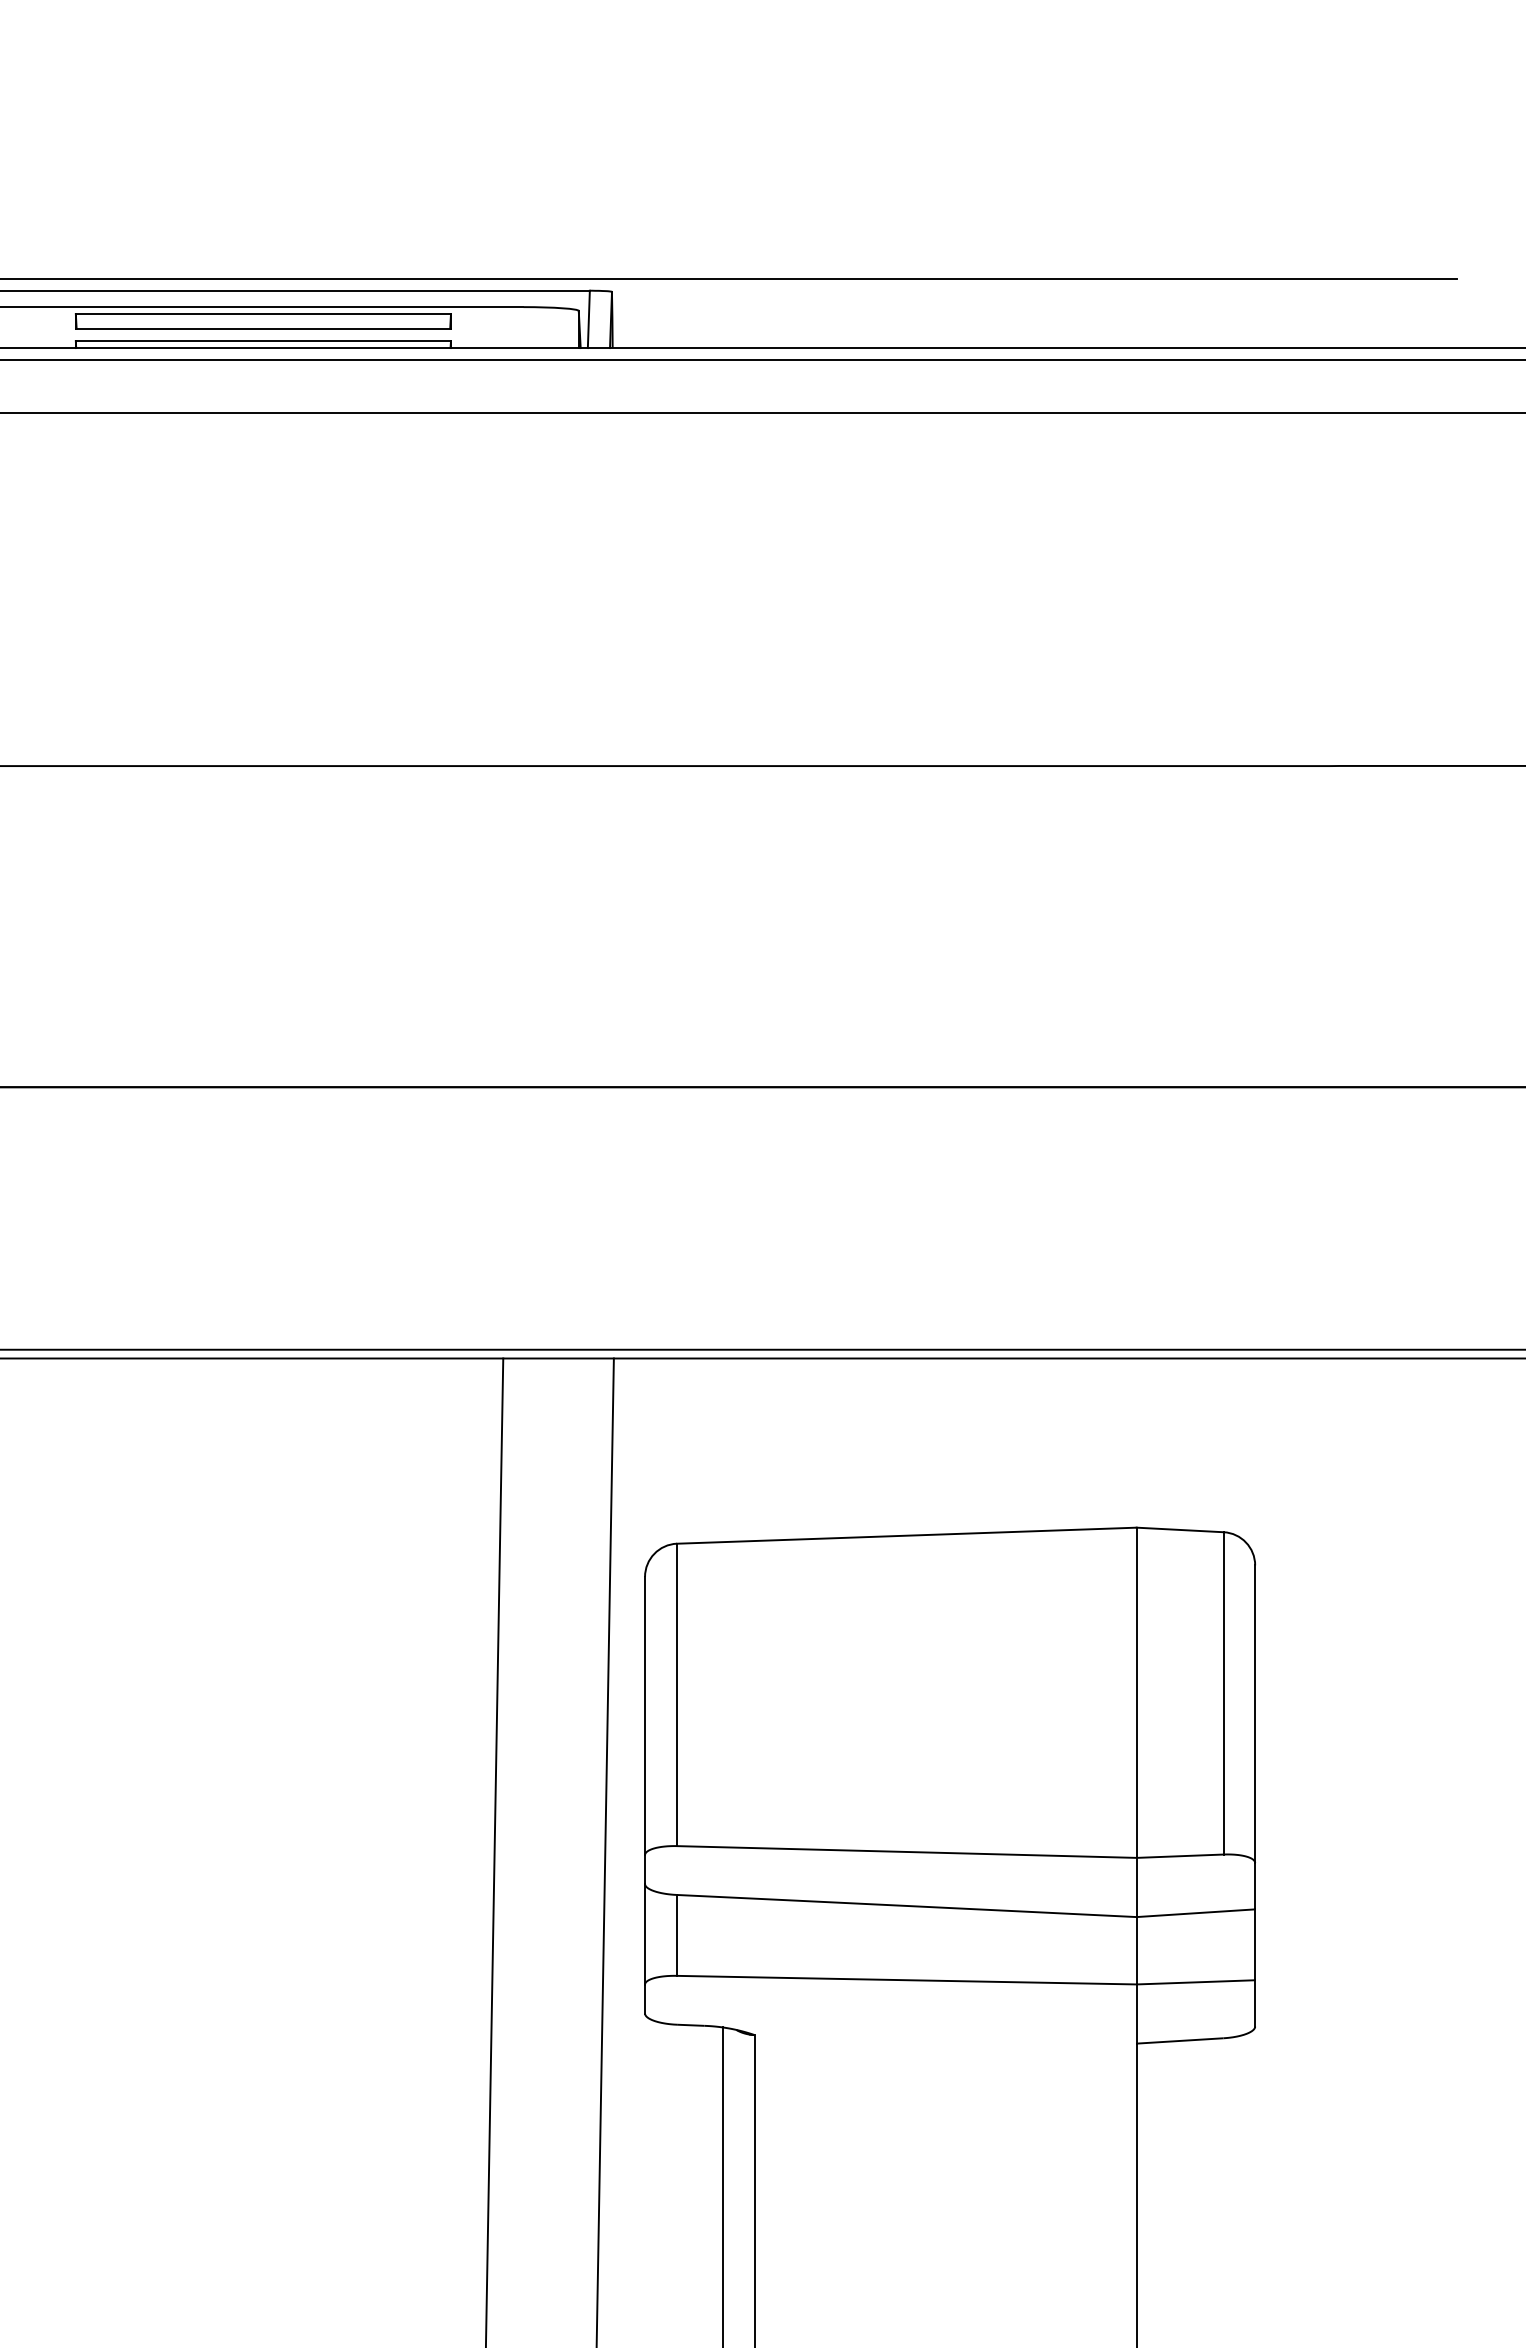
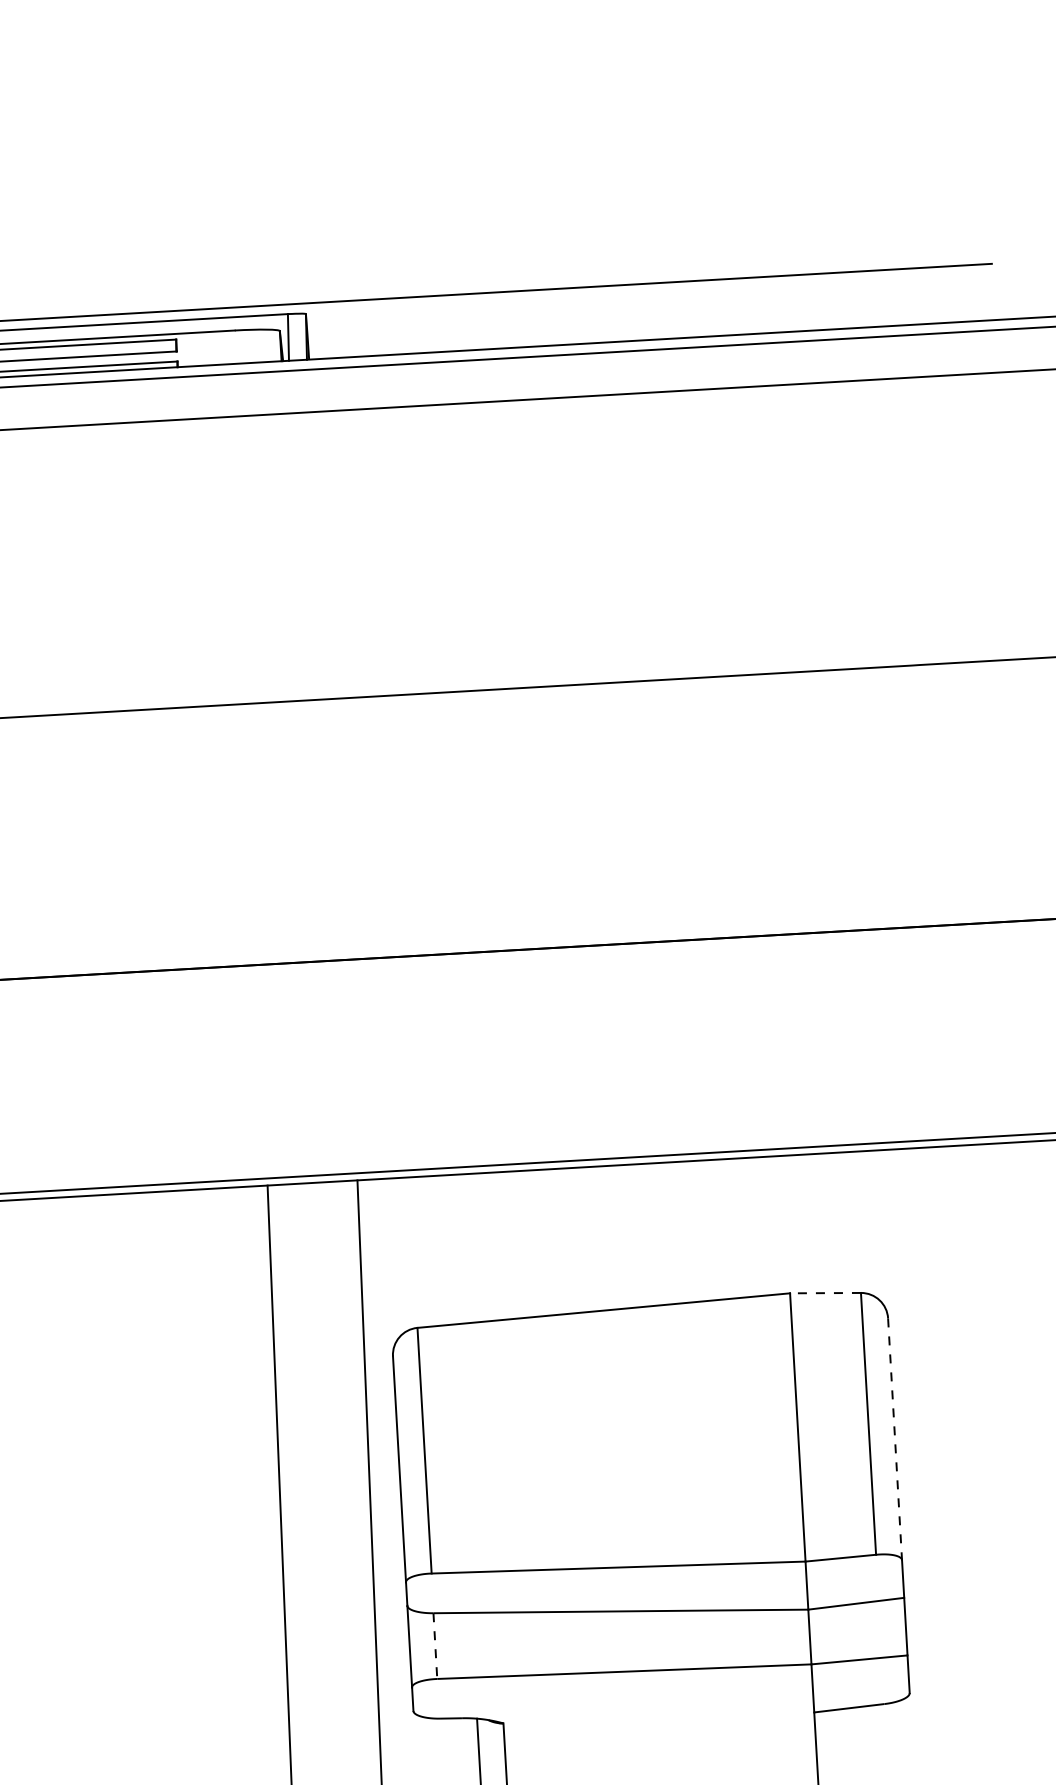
line: (1180, 1529) -> (825, 1292), solid -> dashed
line: (1255, 1714) -> (895, 1439), solid -> dashed
line: (676, 1935) -> (435, 1646), solid -> dashed

